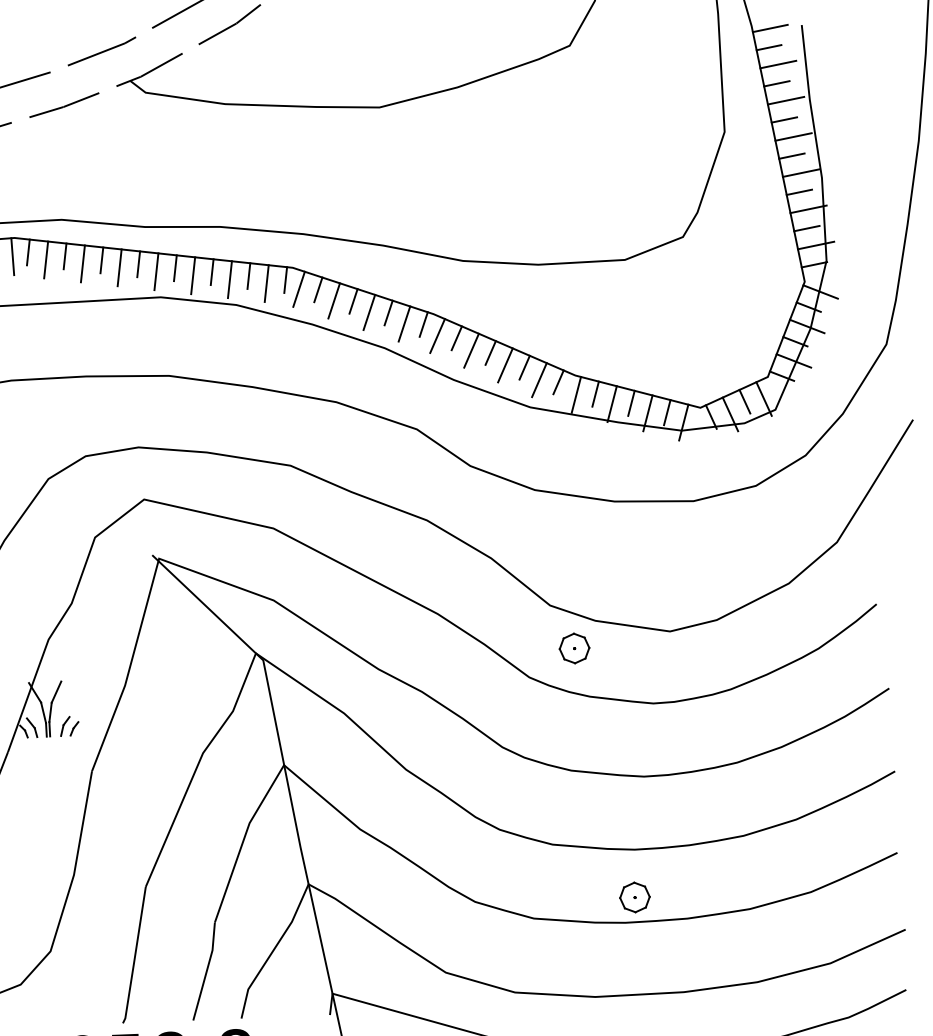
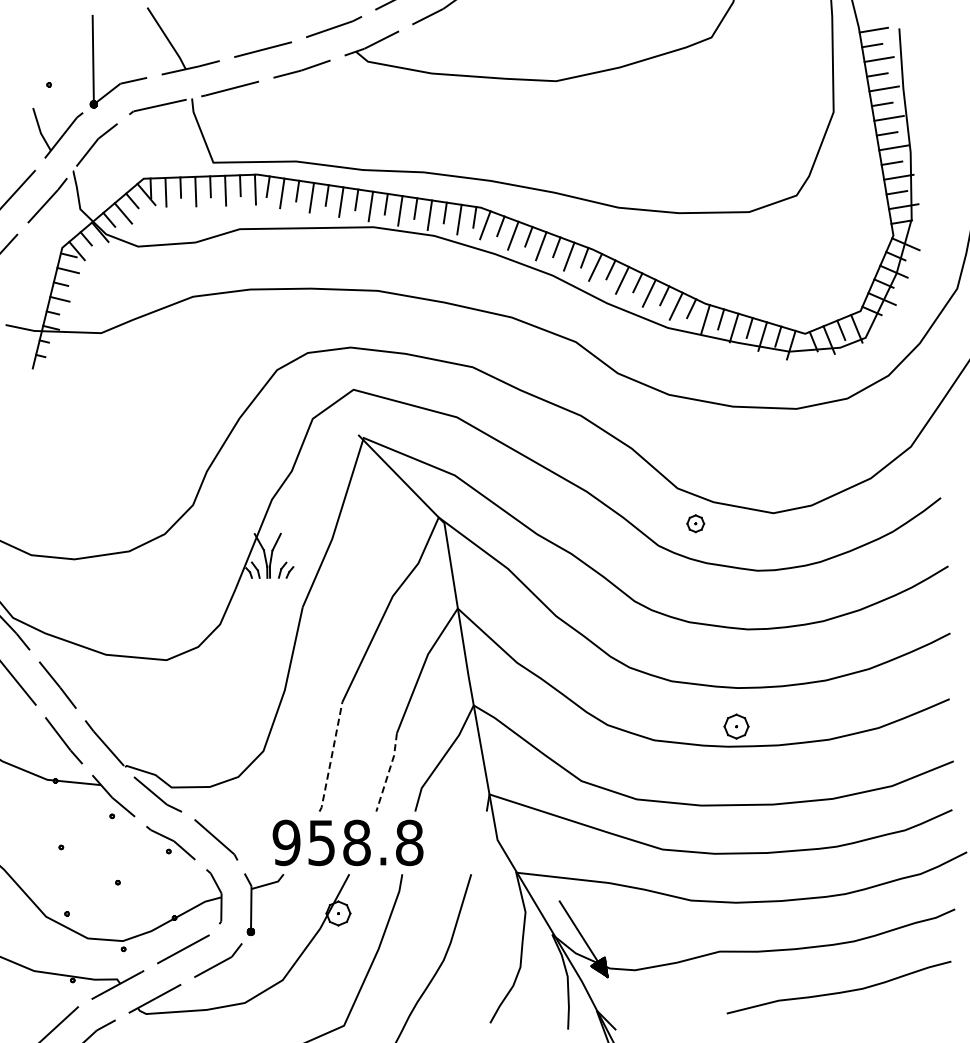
part: (574, 648) -> (695, 523), size x0.7
line: (135, 955) -> (331, 757), solid -> dashed
line: (206, 971) -> (388, 772), solid -> dashed

